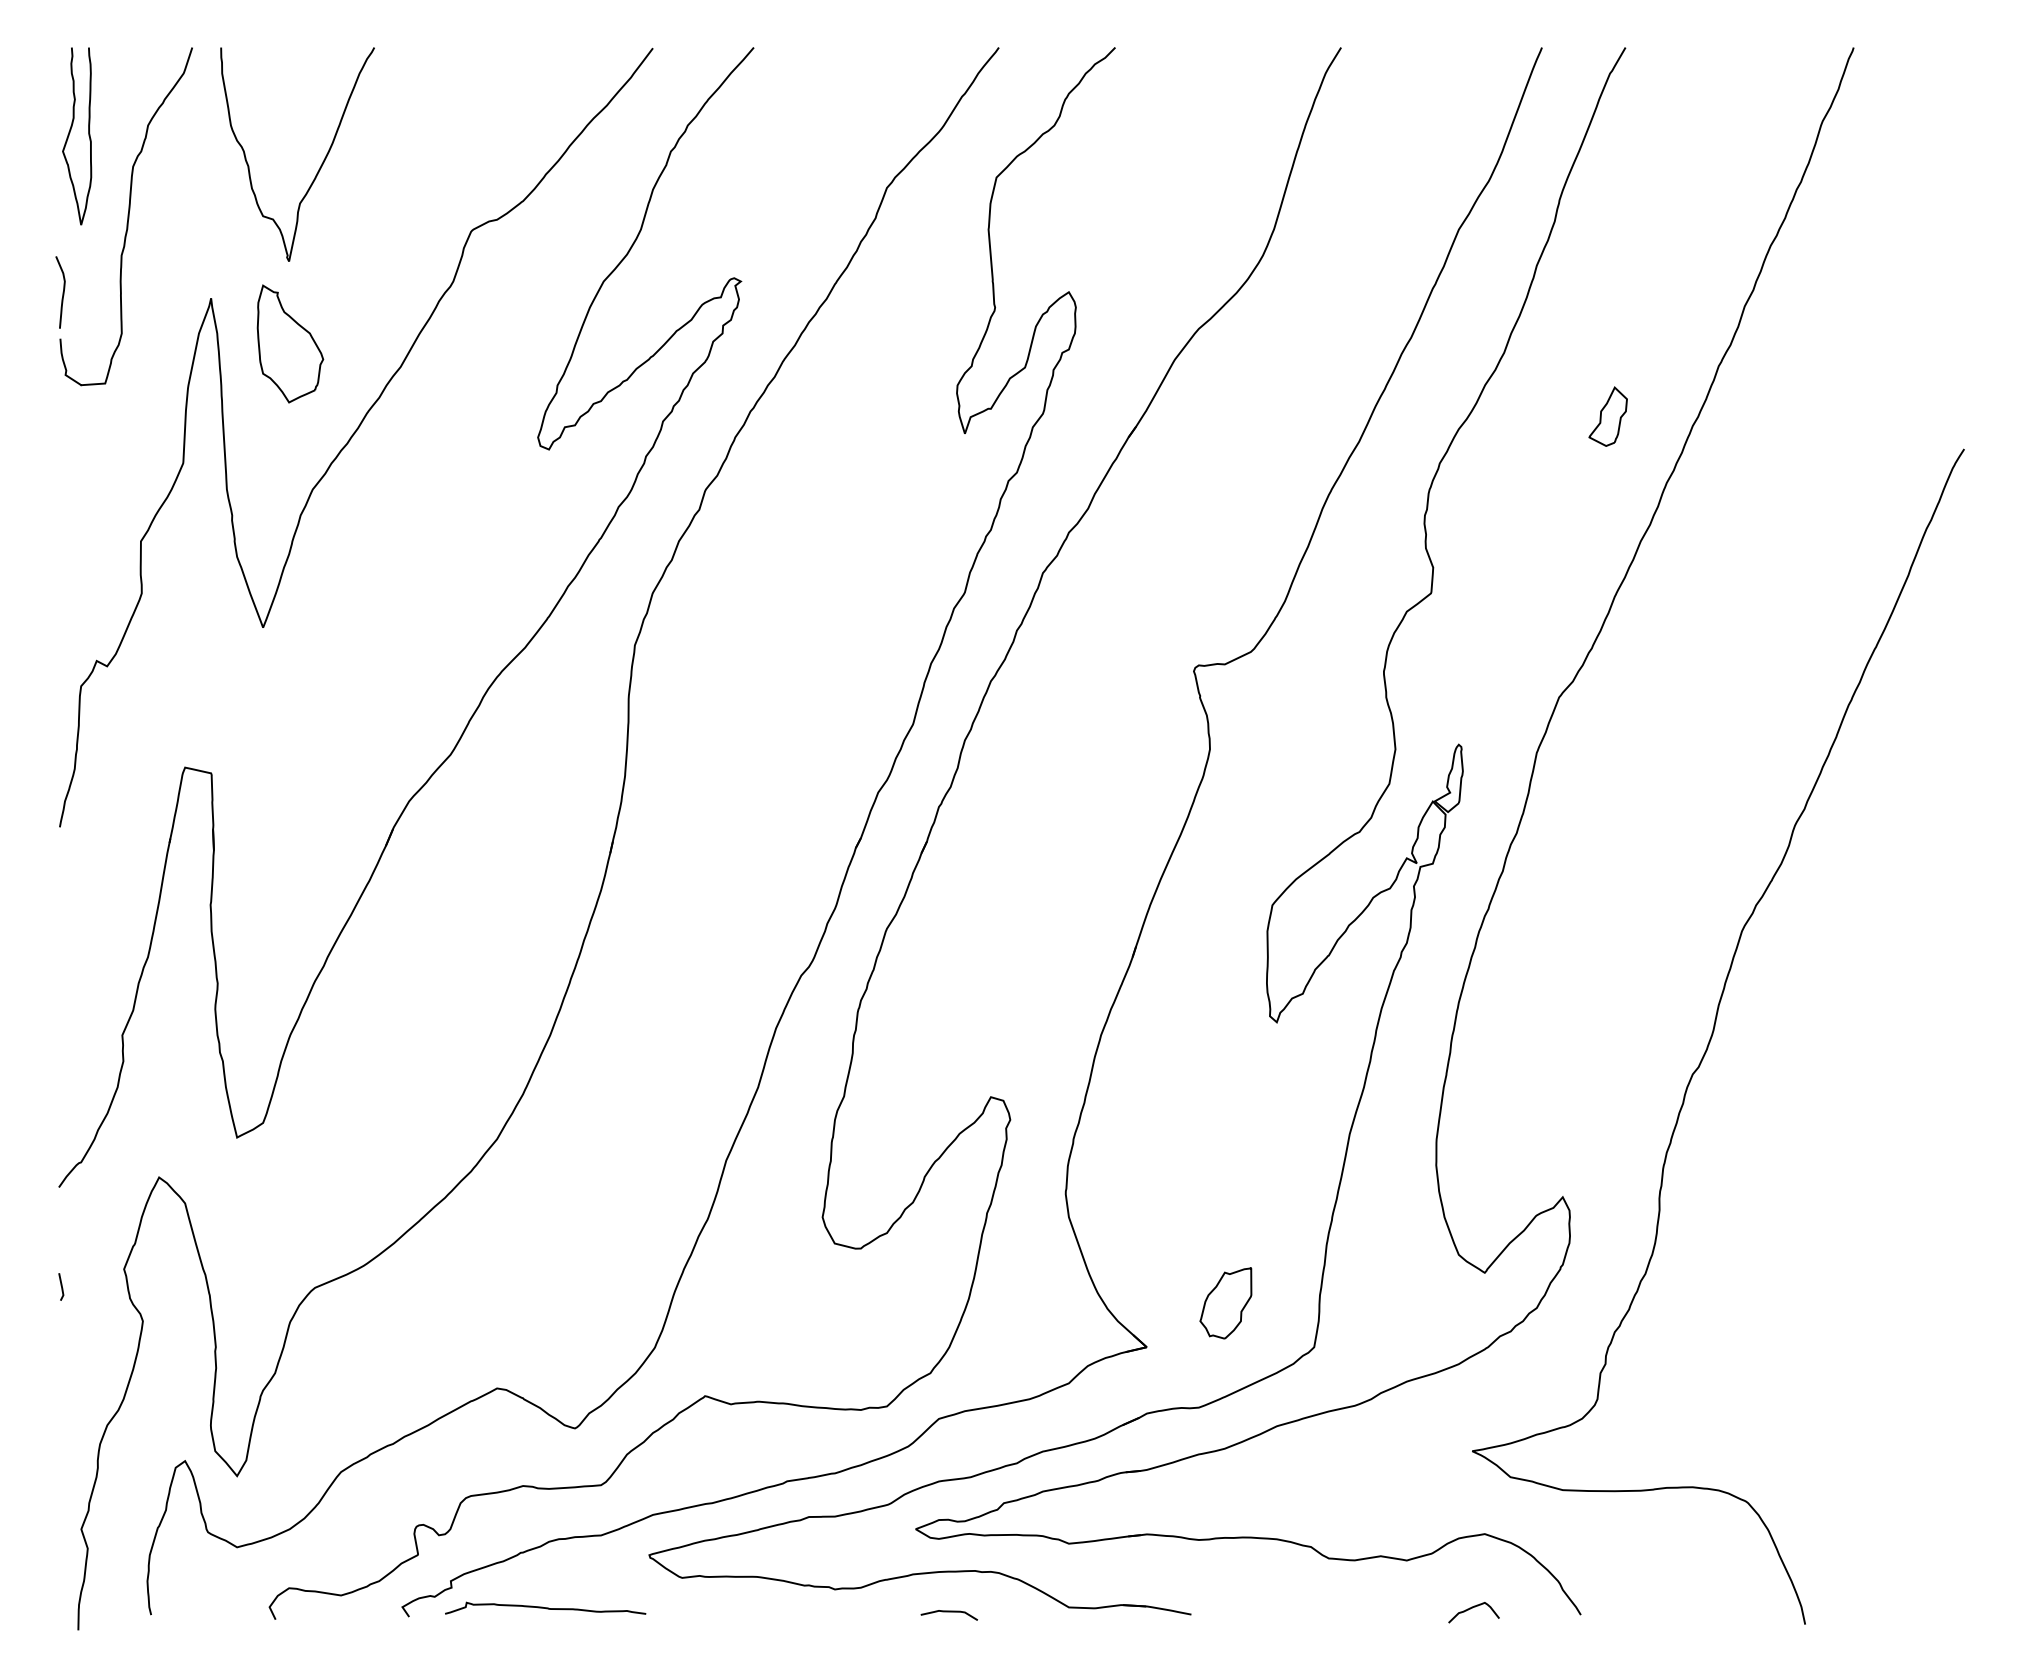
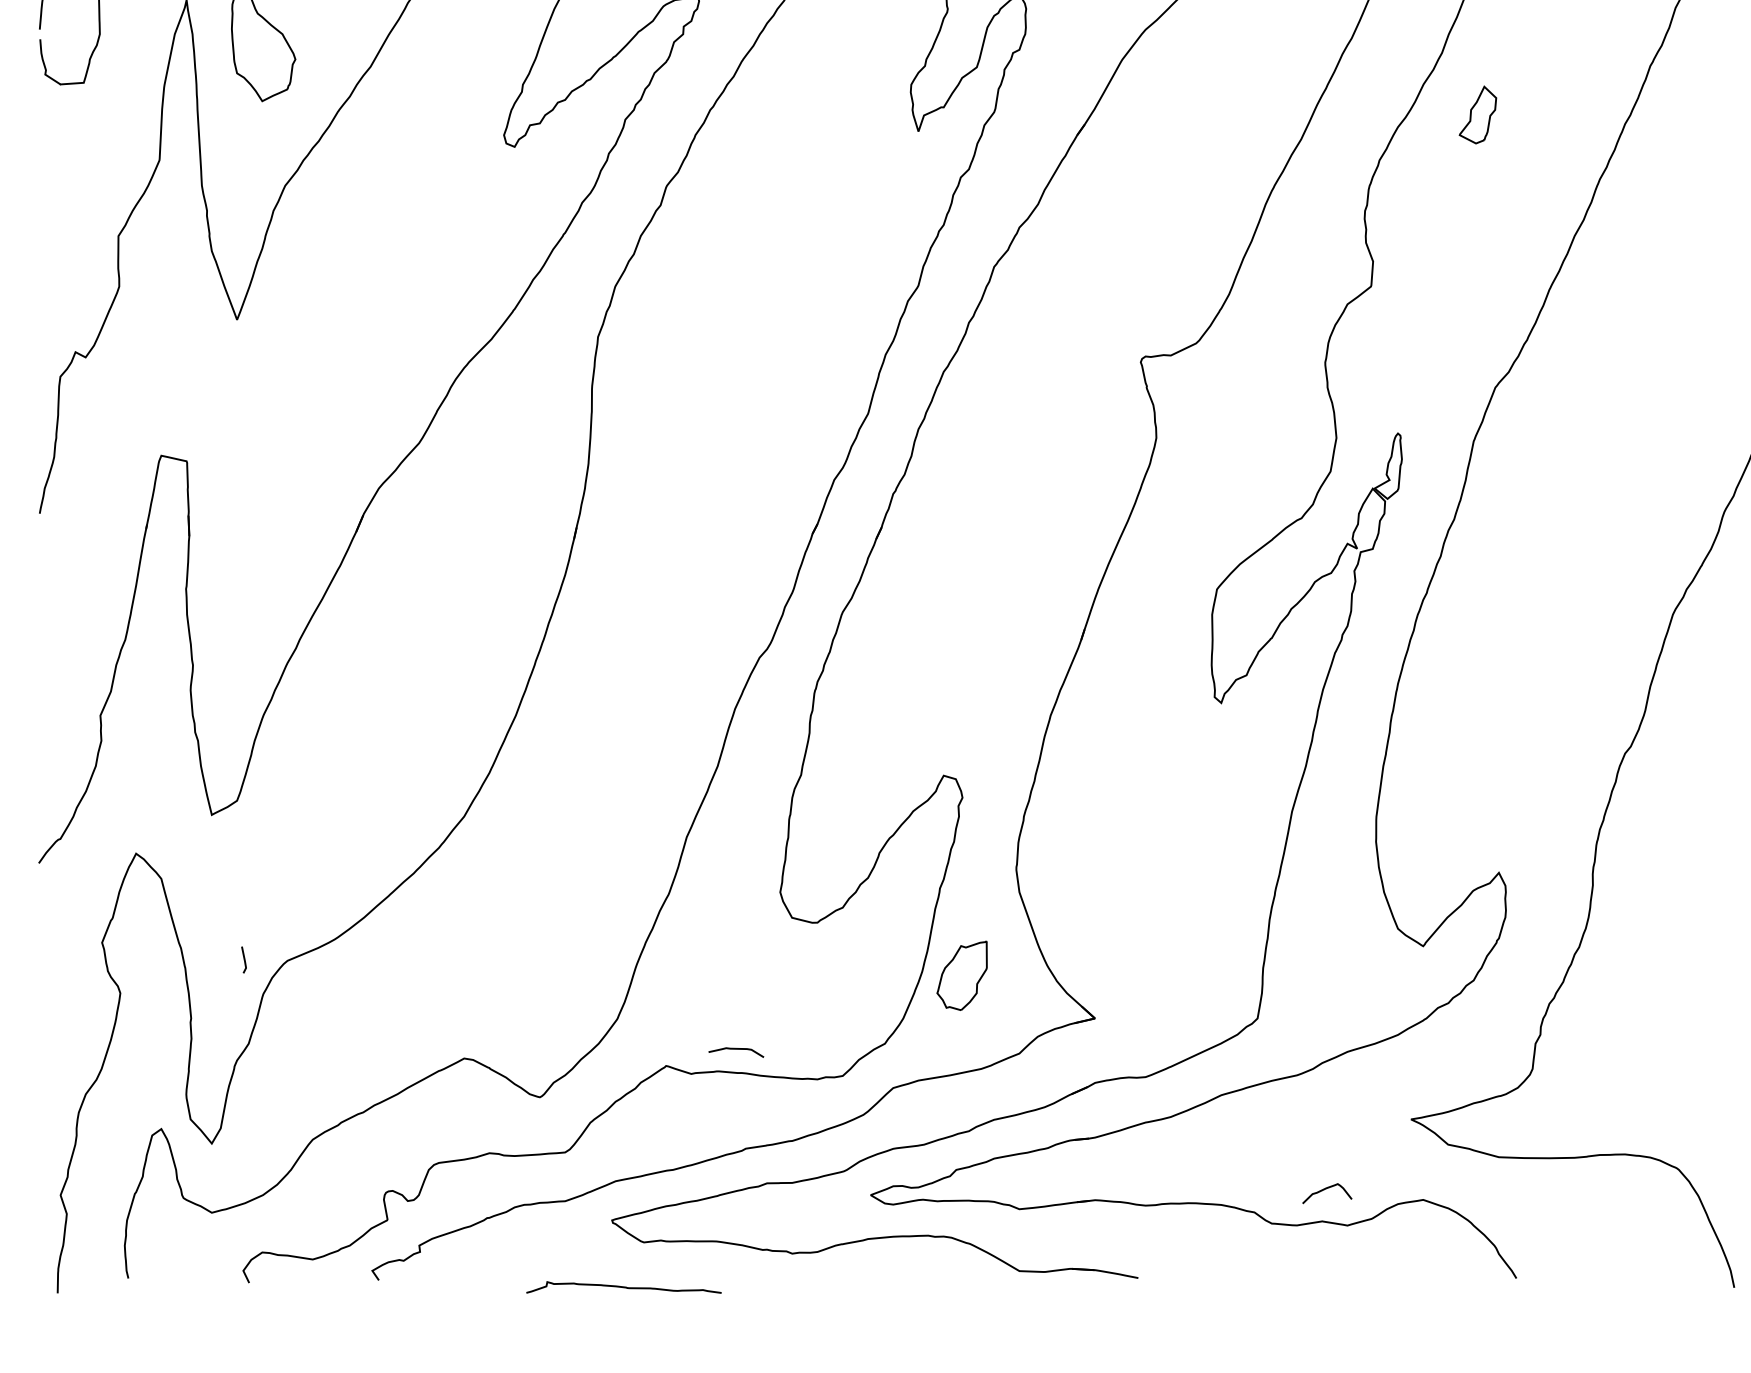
part: (1607, 416) -> (1477, 114), moved
line: (61, 1286) -> (244, 959), moved
part: (1225, 1303) -> (961, 976), moved
curve: (545, 1607) -> (623, 1286), moved
curve: (1472, 1608) -> (1325, 1189), moved
curve: (948, 1612) -> (735, 1049), moved

